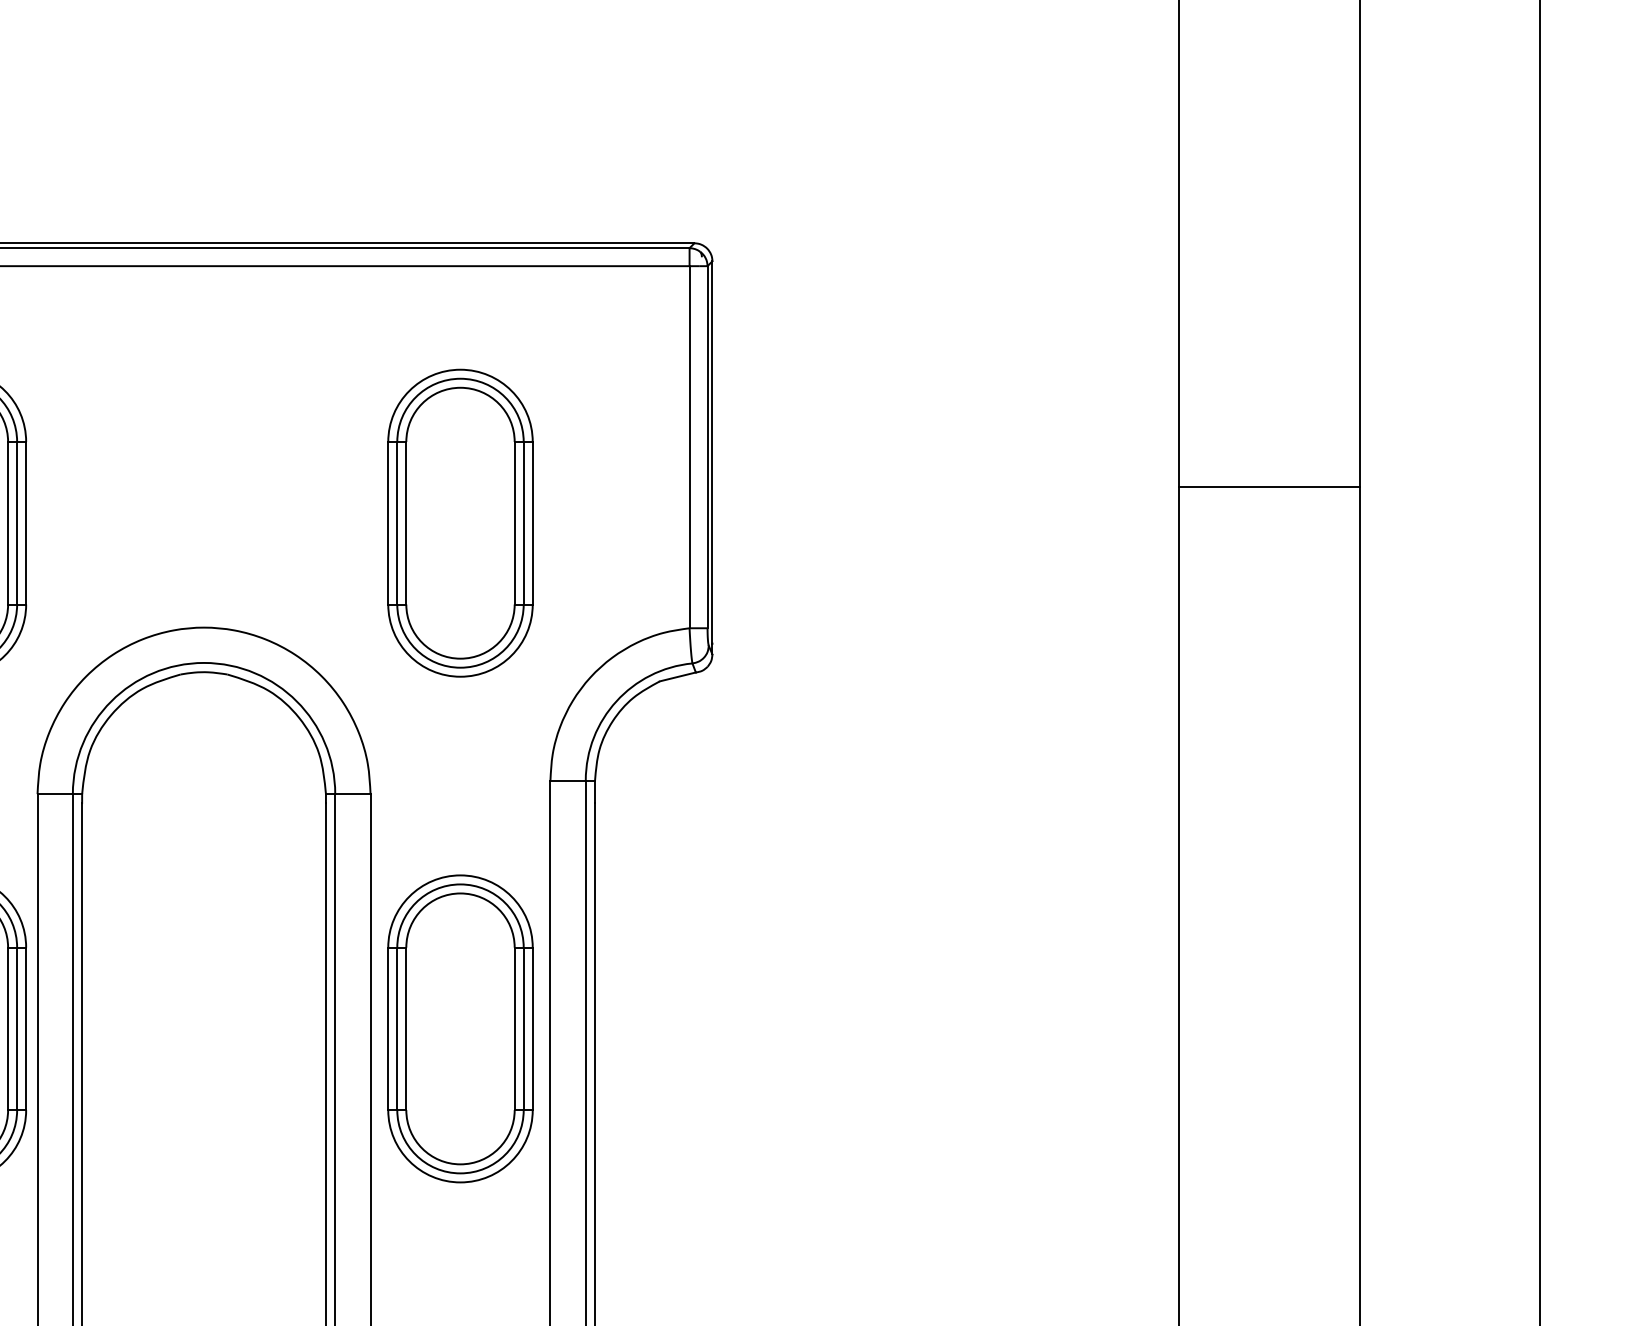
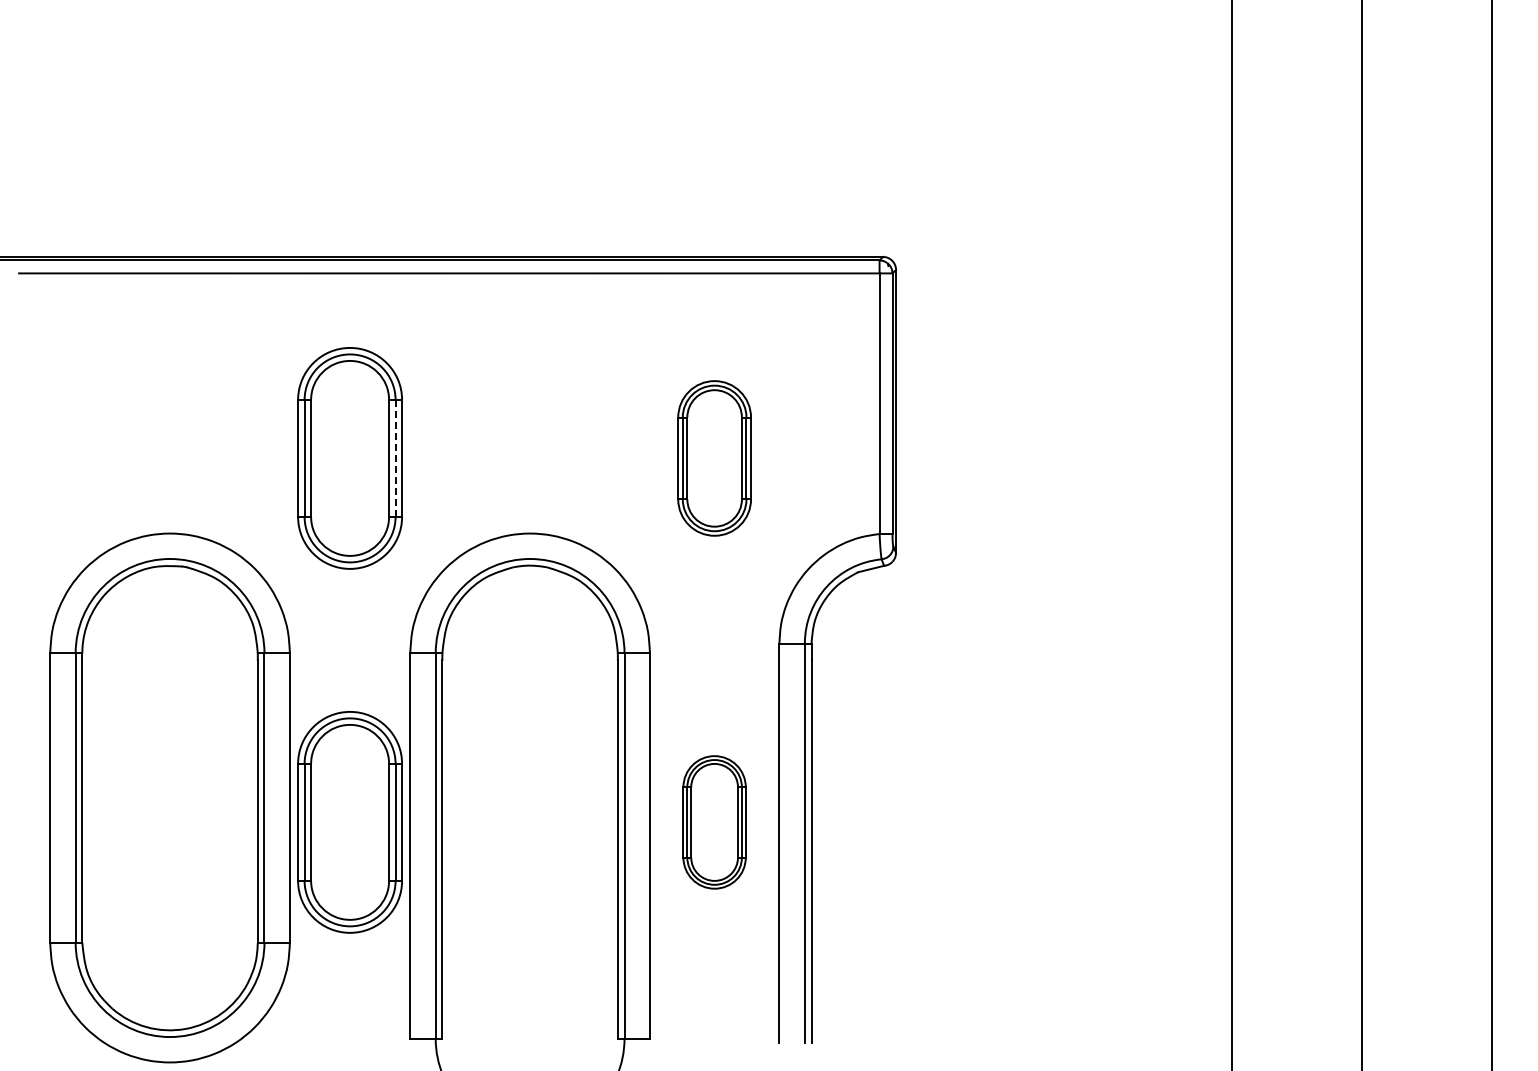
line: (1268, 487) -> (1296, 432), removed
line: (17, 523) -> (395, 458), solid -> dashed
part: (460, 523) -> (714, 458), size x0.7
part: (460, 1029) -> (714, 822), size x0.6

